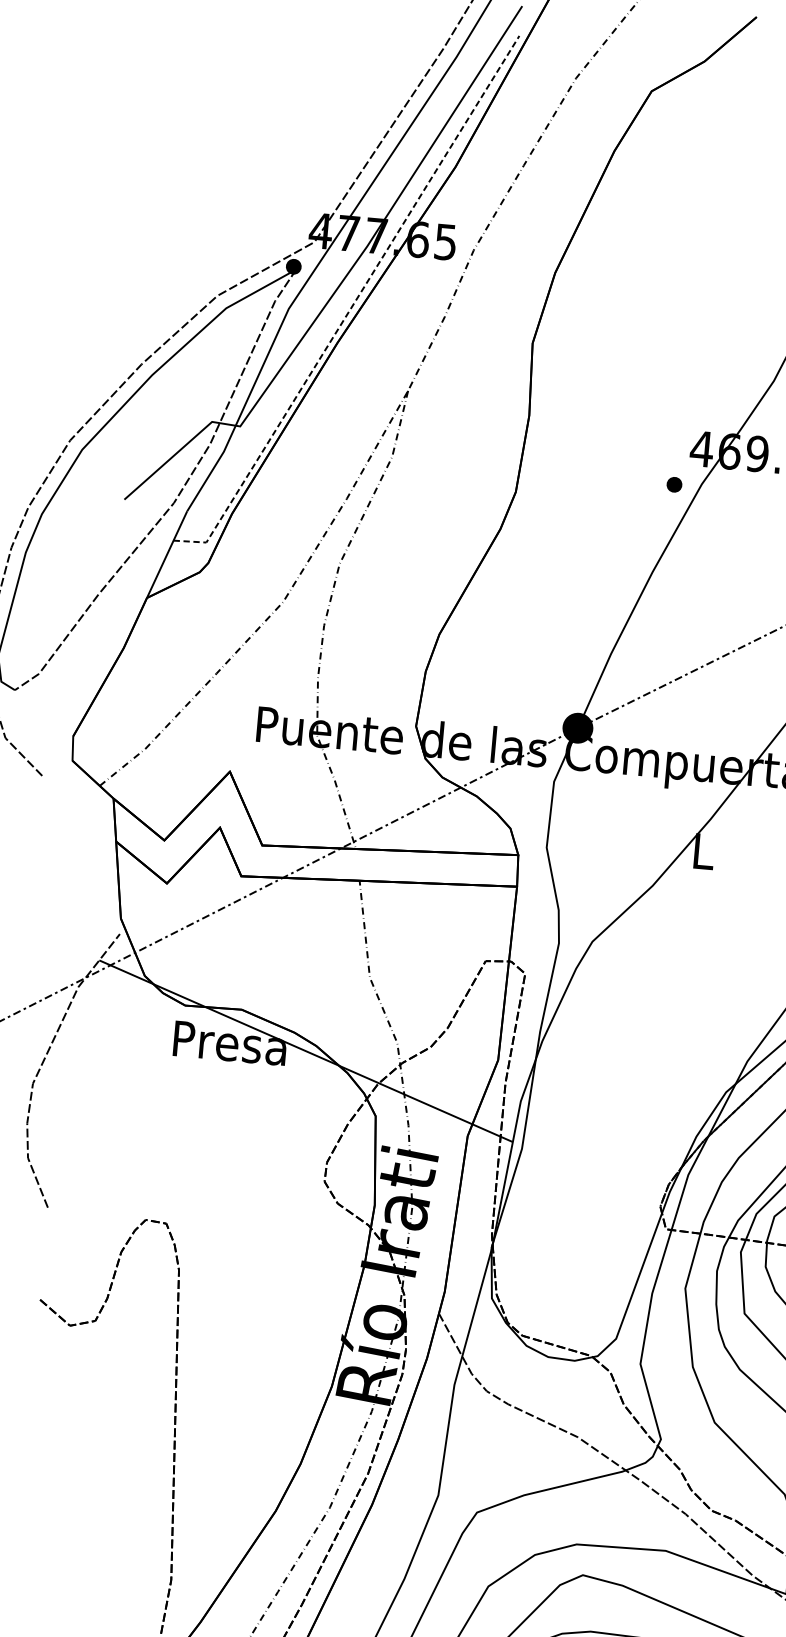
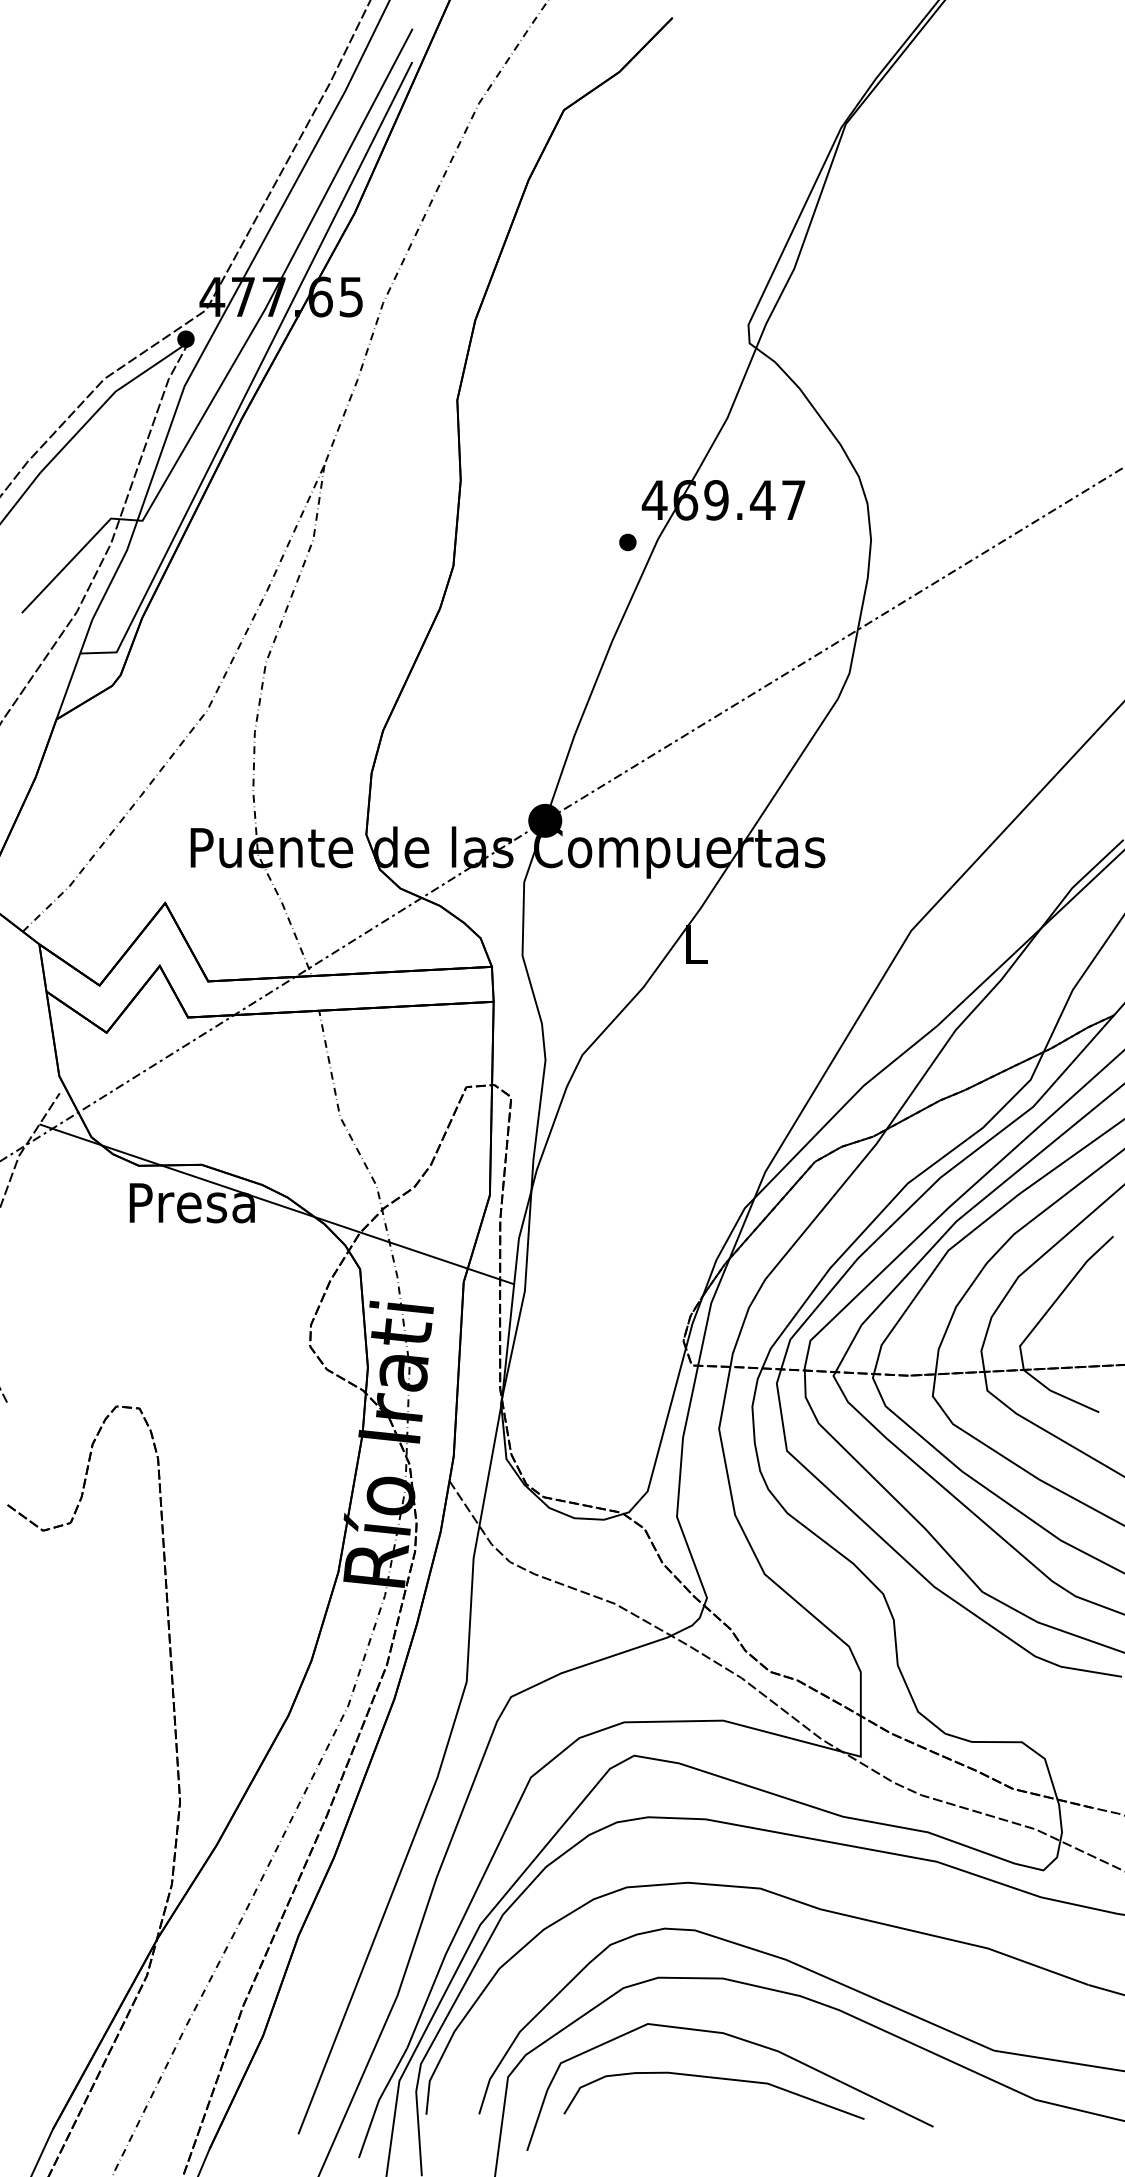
line: (354, 303) -> (256, 373), dashed -> solid

